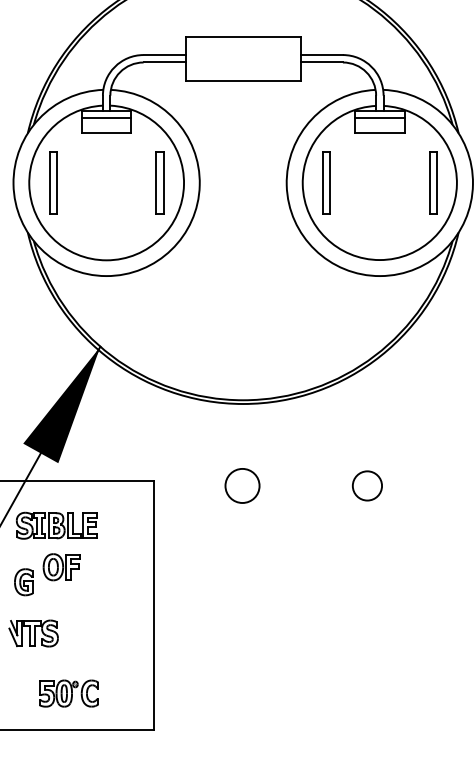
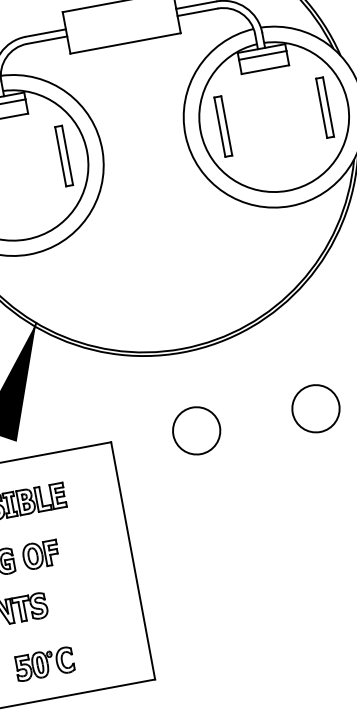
circle: (242, 485) -> (196, 430), size x1.43
circle: (367, 485) -> (315, 408), size x1.67
part: (61, 567) -> (40, 555), moved
part: (68, 693) -> (44, 664), moved

